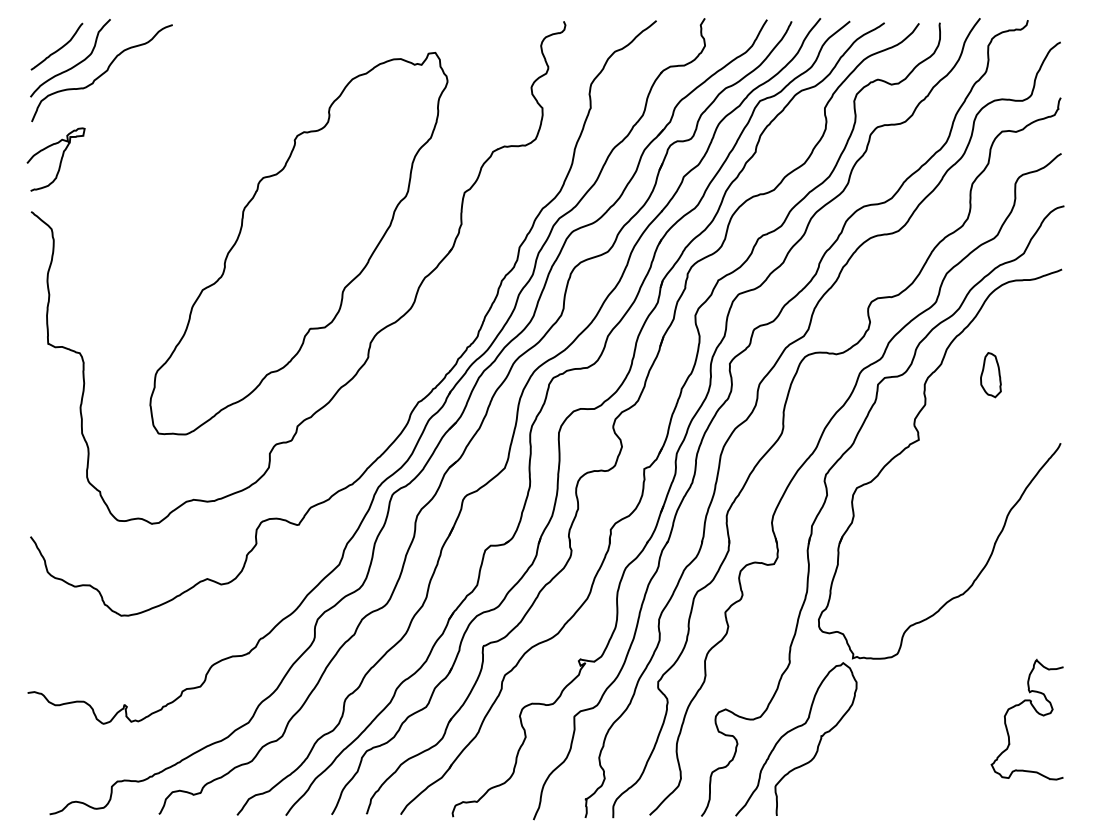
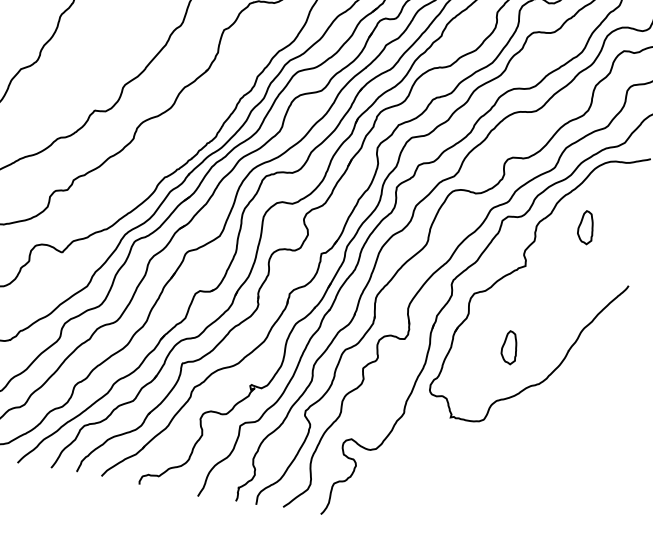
part: (915, 552) -> (509, 347), added
curve: (1034, 710) -> (576, 477), removed
curve: (791, 731) -> (396, 463), removed

